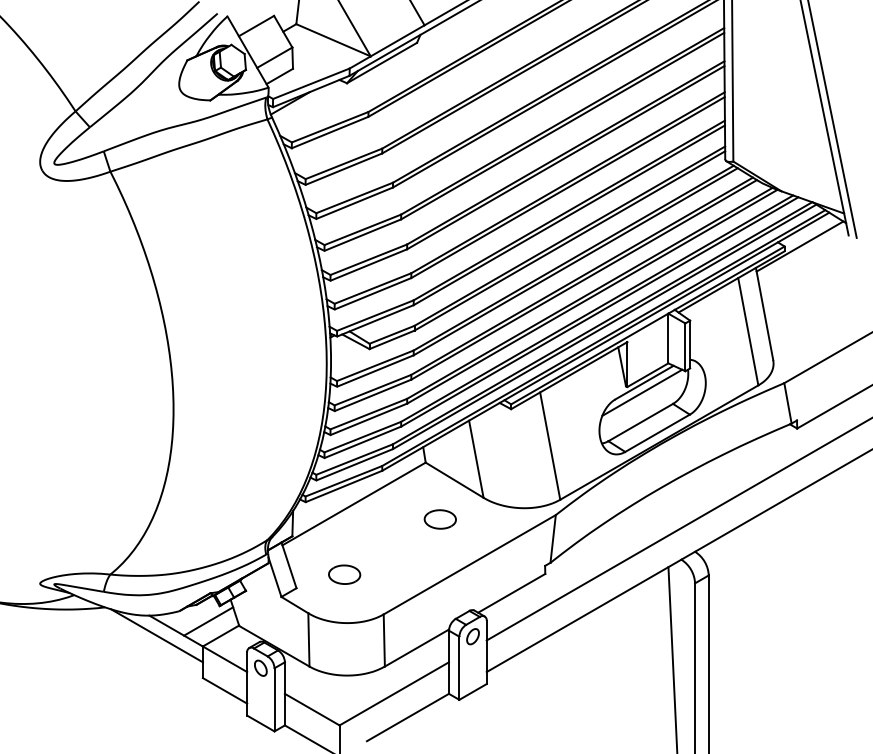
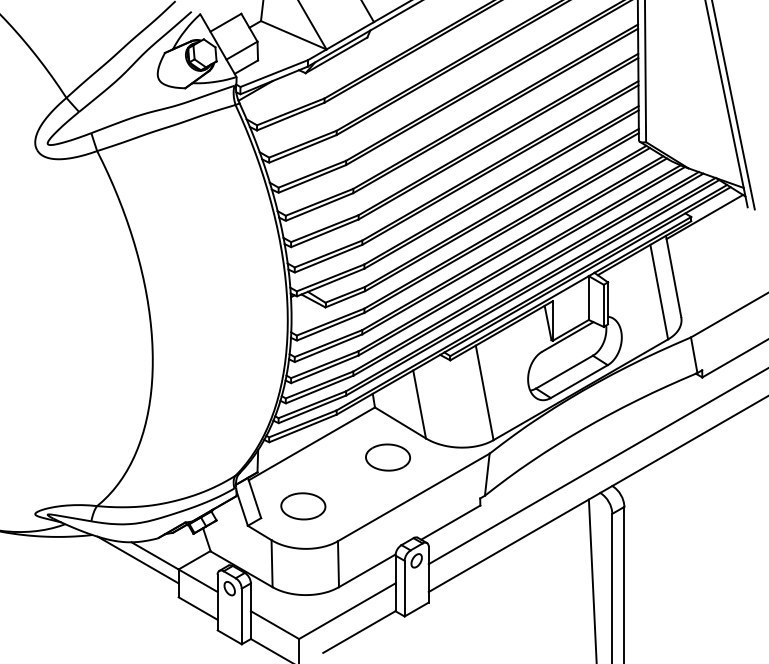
line: (642, 392) -> (566, 345), removed
part: (439, 519) -> (387, 457), size x1.6
part: (344, 574) -> (303, 506), size x1.6
line: (208, 621) -> (183, 547), removed

